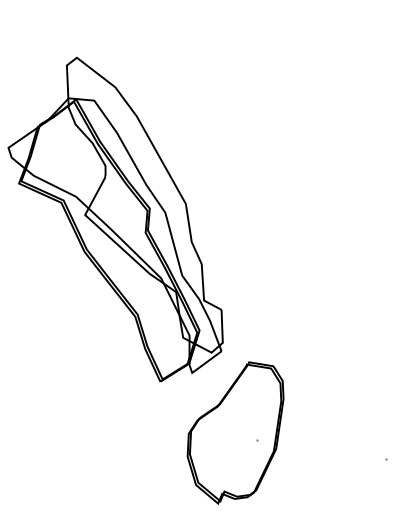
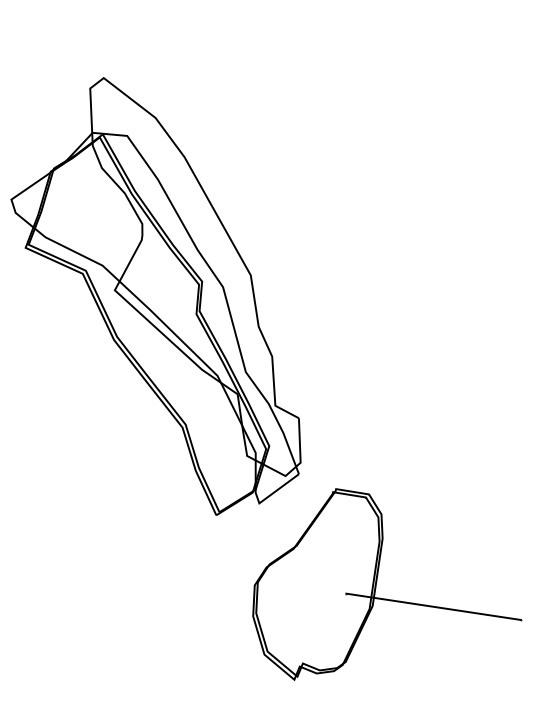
line: (321, 449) -> (433, 606), added

